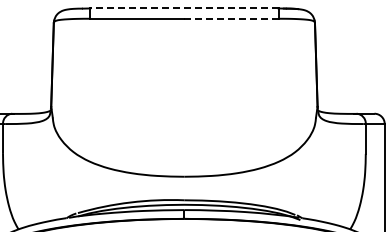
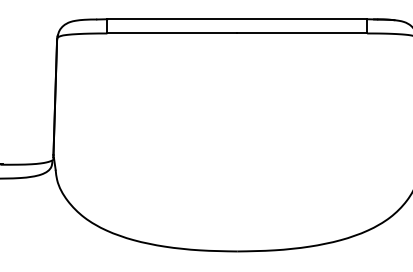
line: (183, 8) -> (236, 19), dashed -> solid
line: (230, 18) -> (300, 33), dashed -> solid

